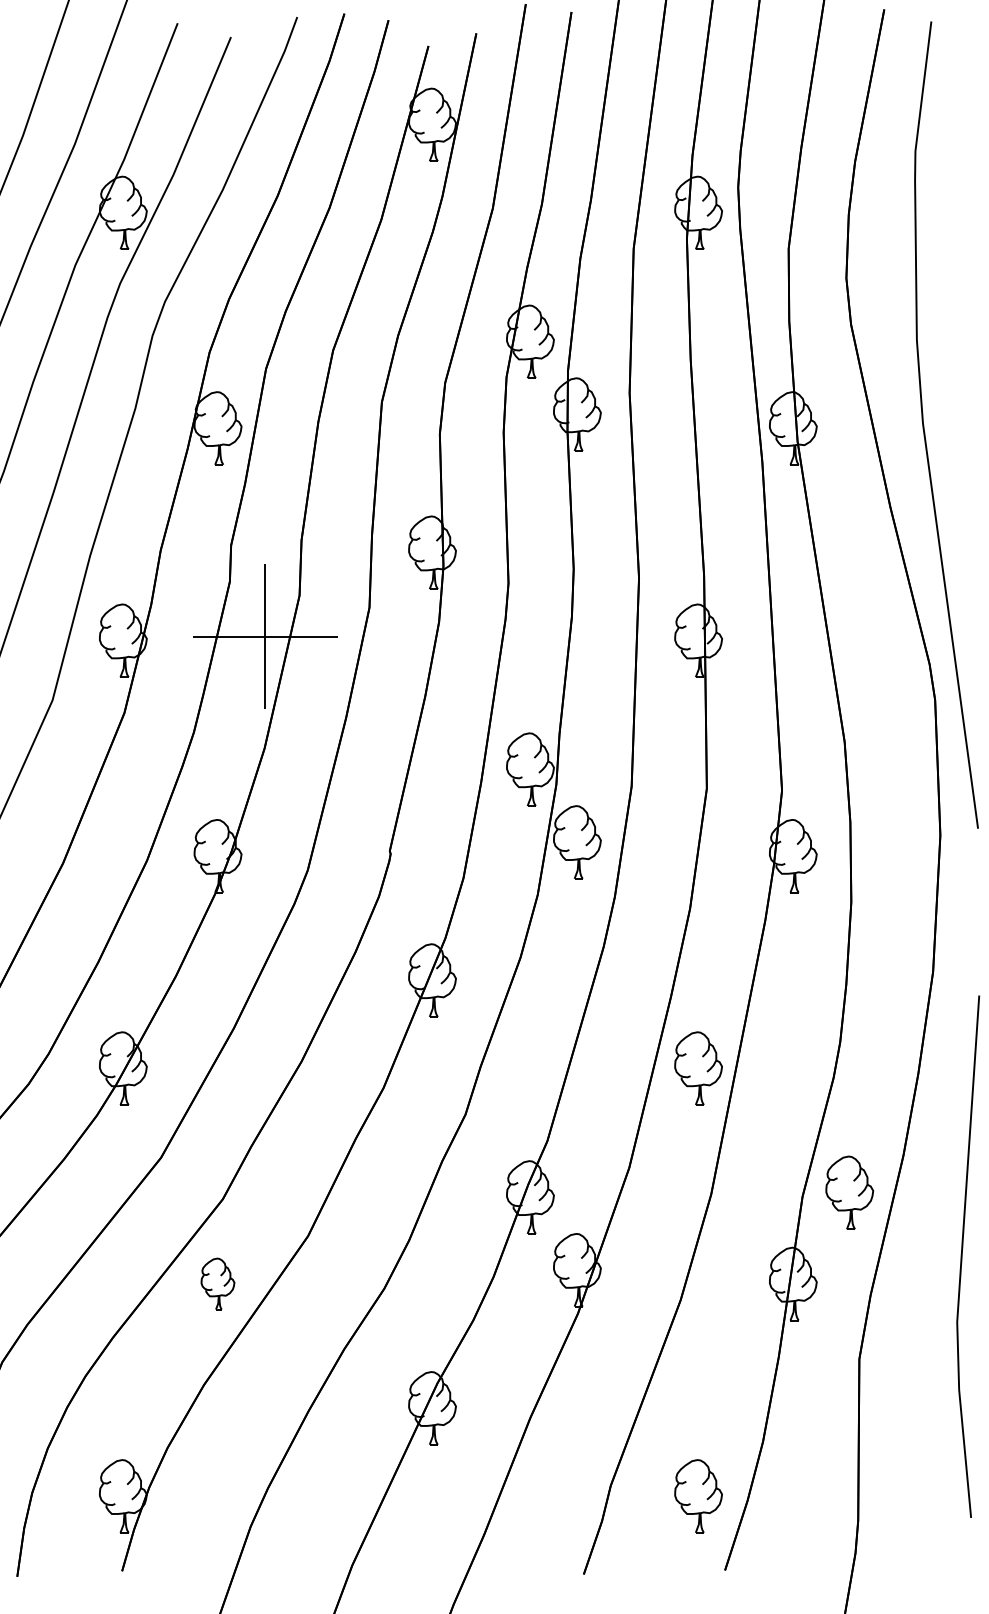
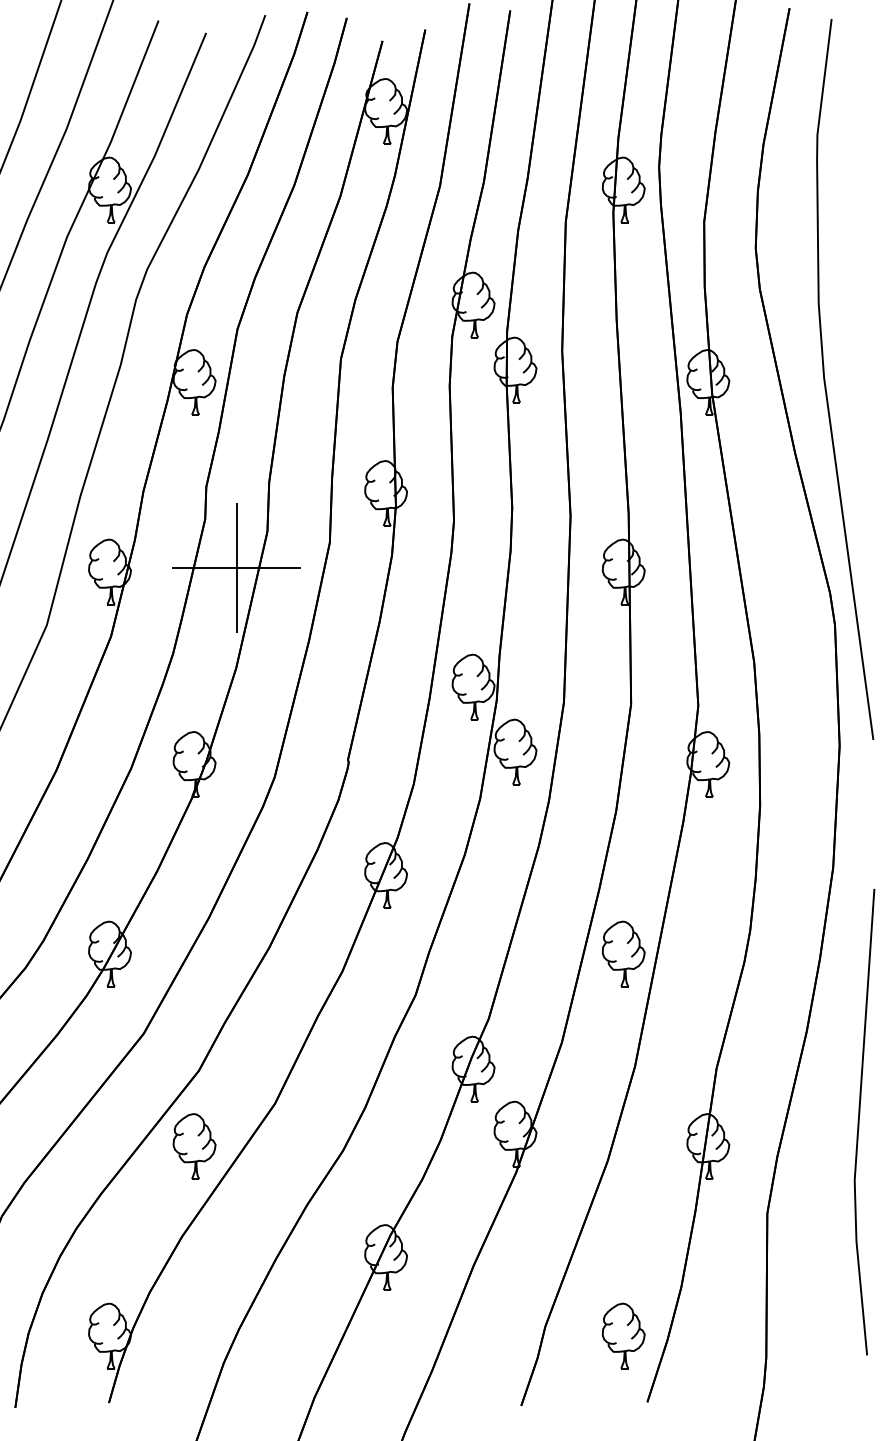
part: (849, 1192) -> (758, 1064), removed
part: (217, 1284) -> (194, 1146), size x1.43

